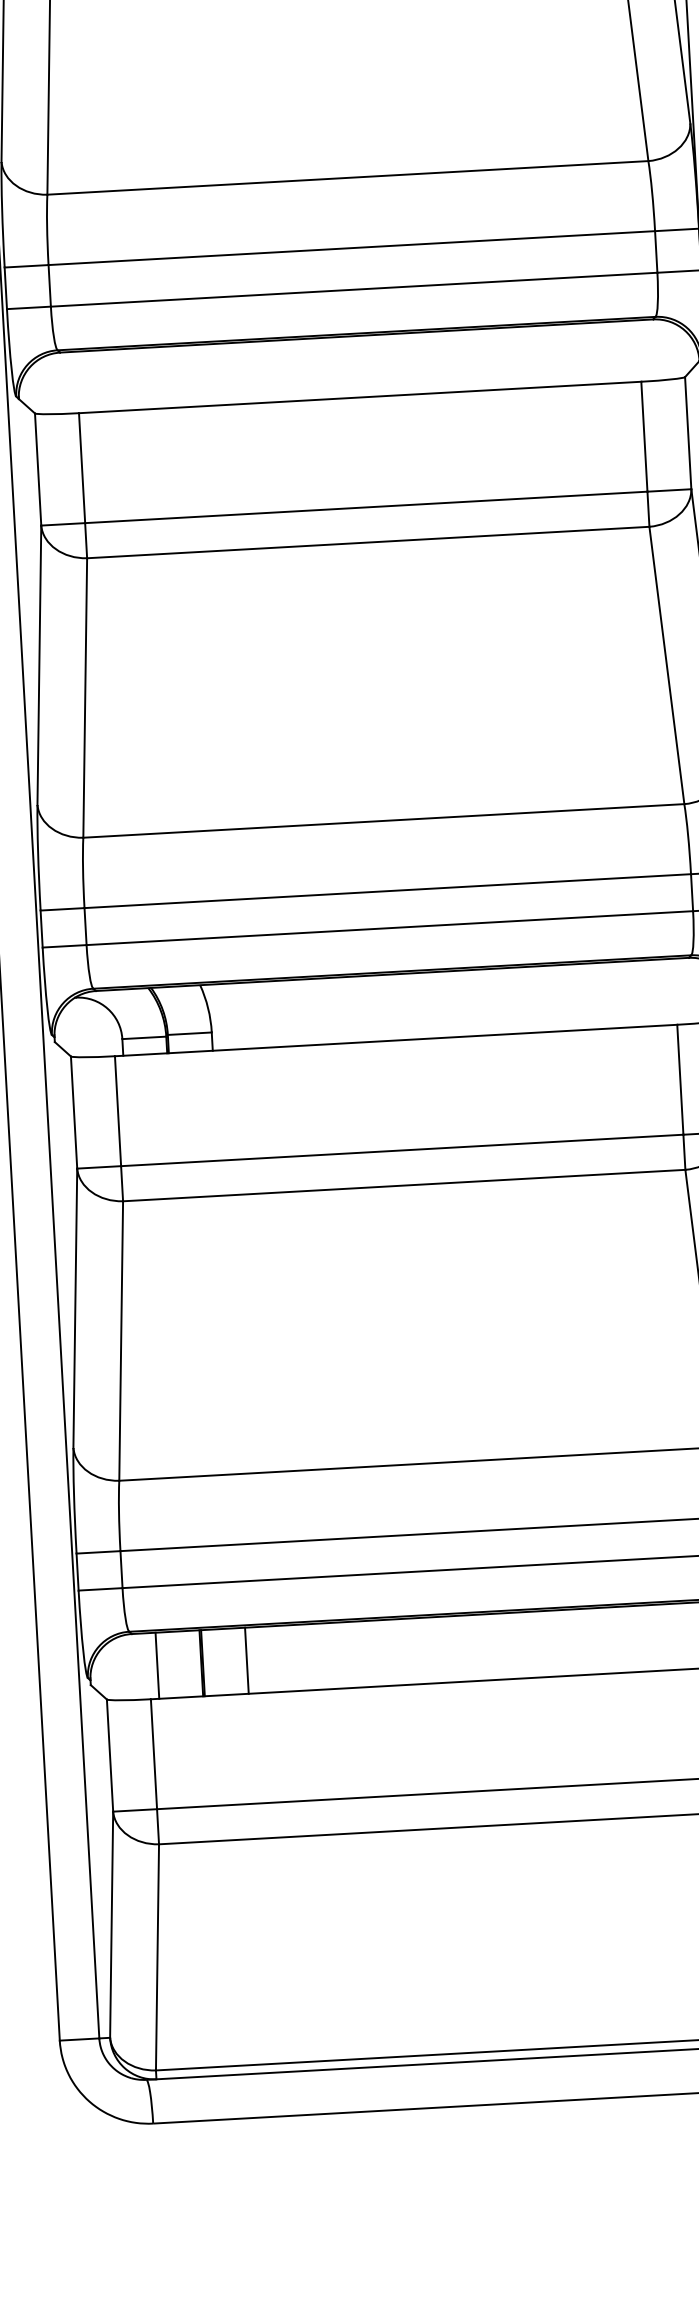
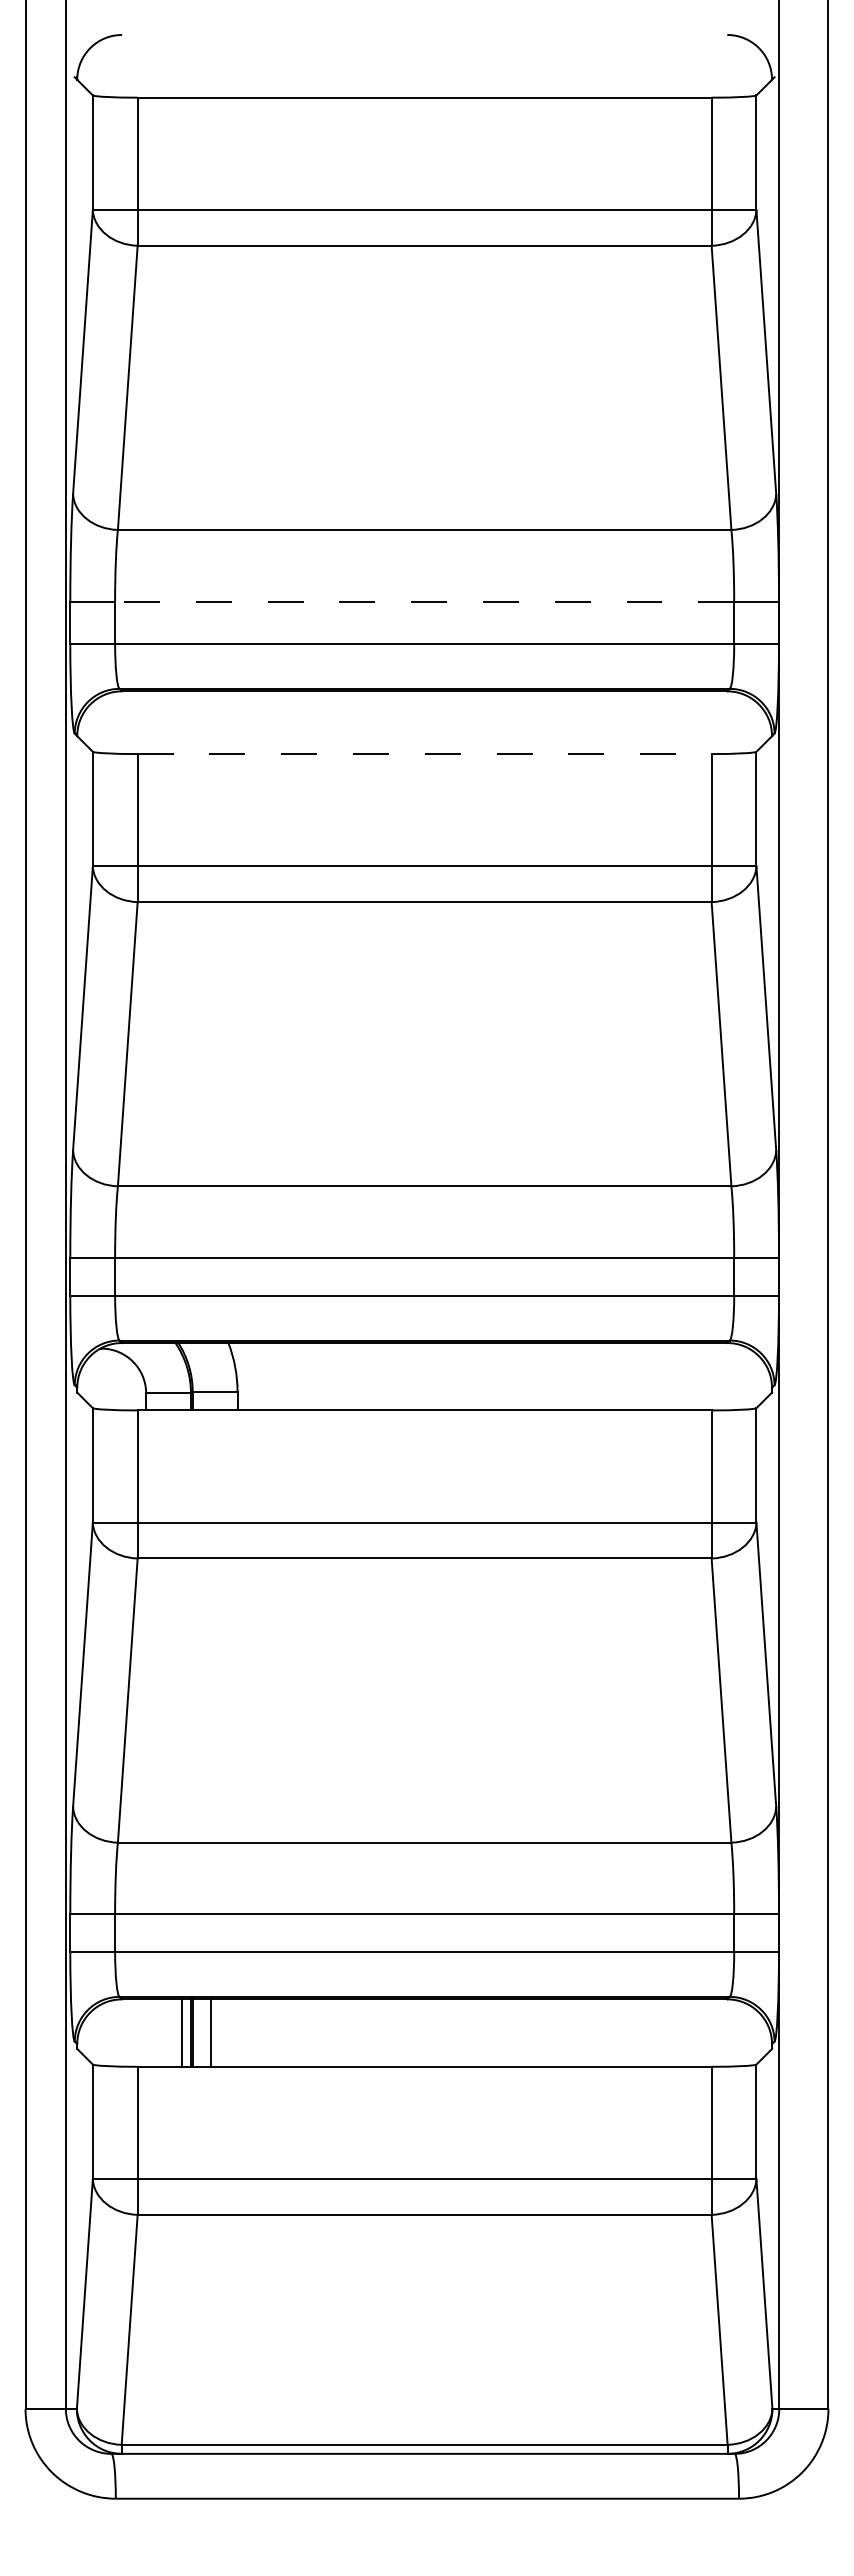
line: (351, 248) -> (424, 601), solid -> dashed
line: (360, 397) -> (424, 754), solid -> dashed
line: (246, 1660) -> (210, 2032), moved
line: (157, 1665) -> (182, 2032), moved

